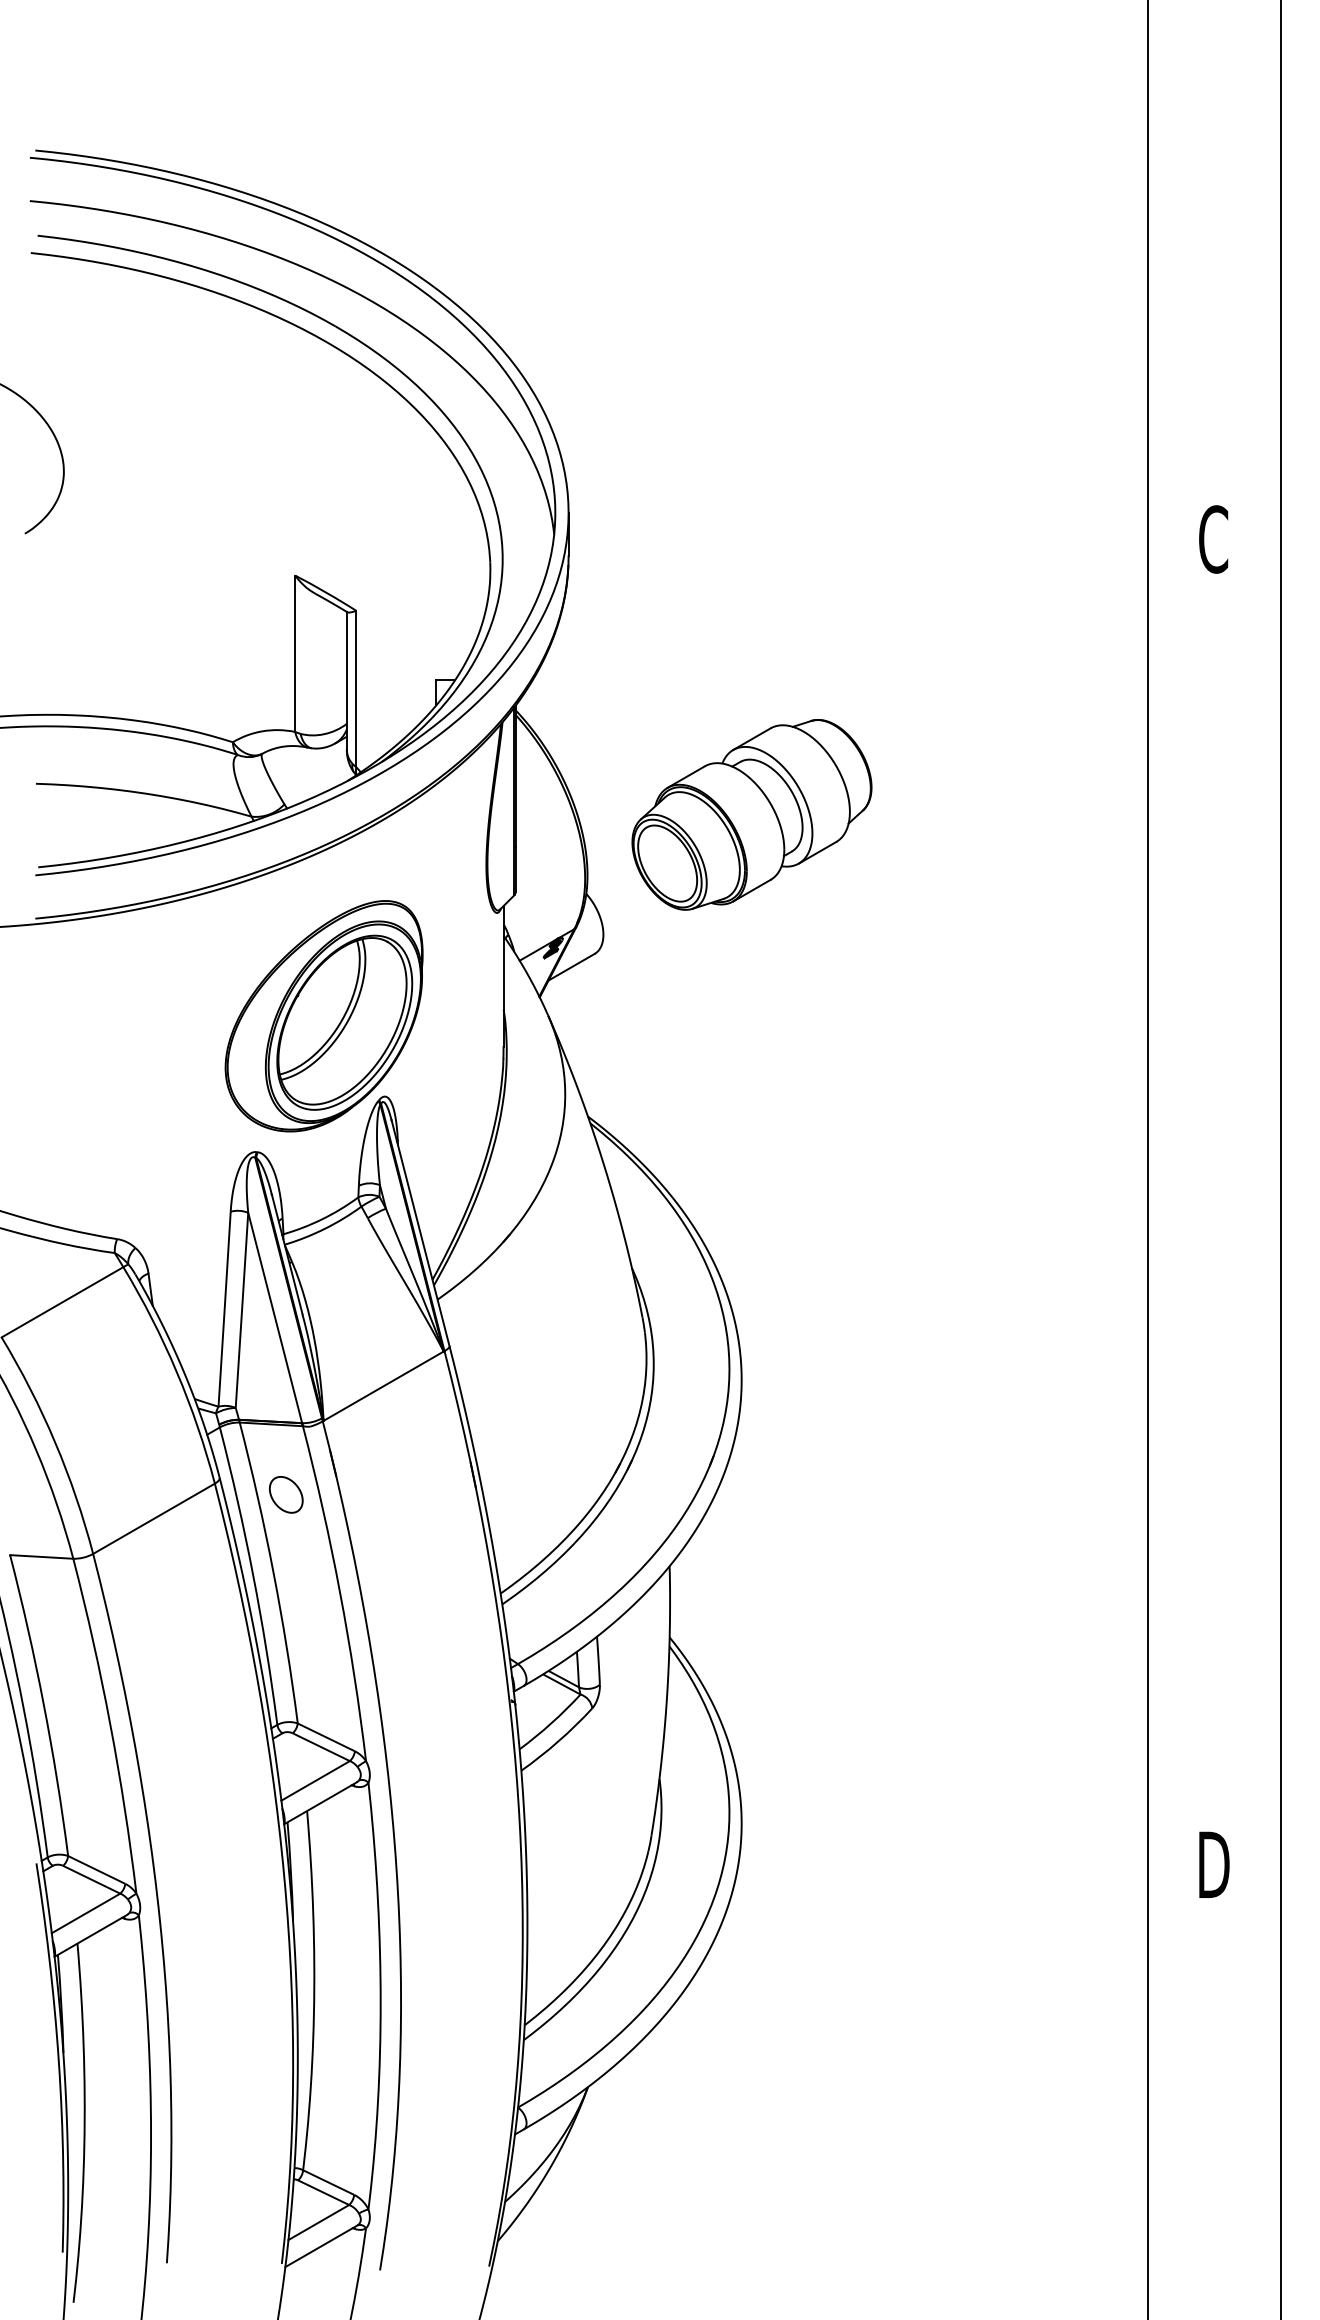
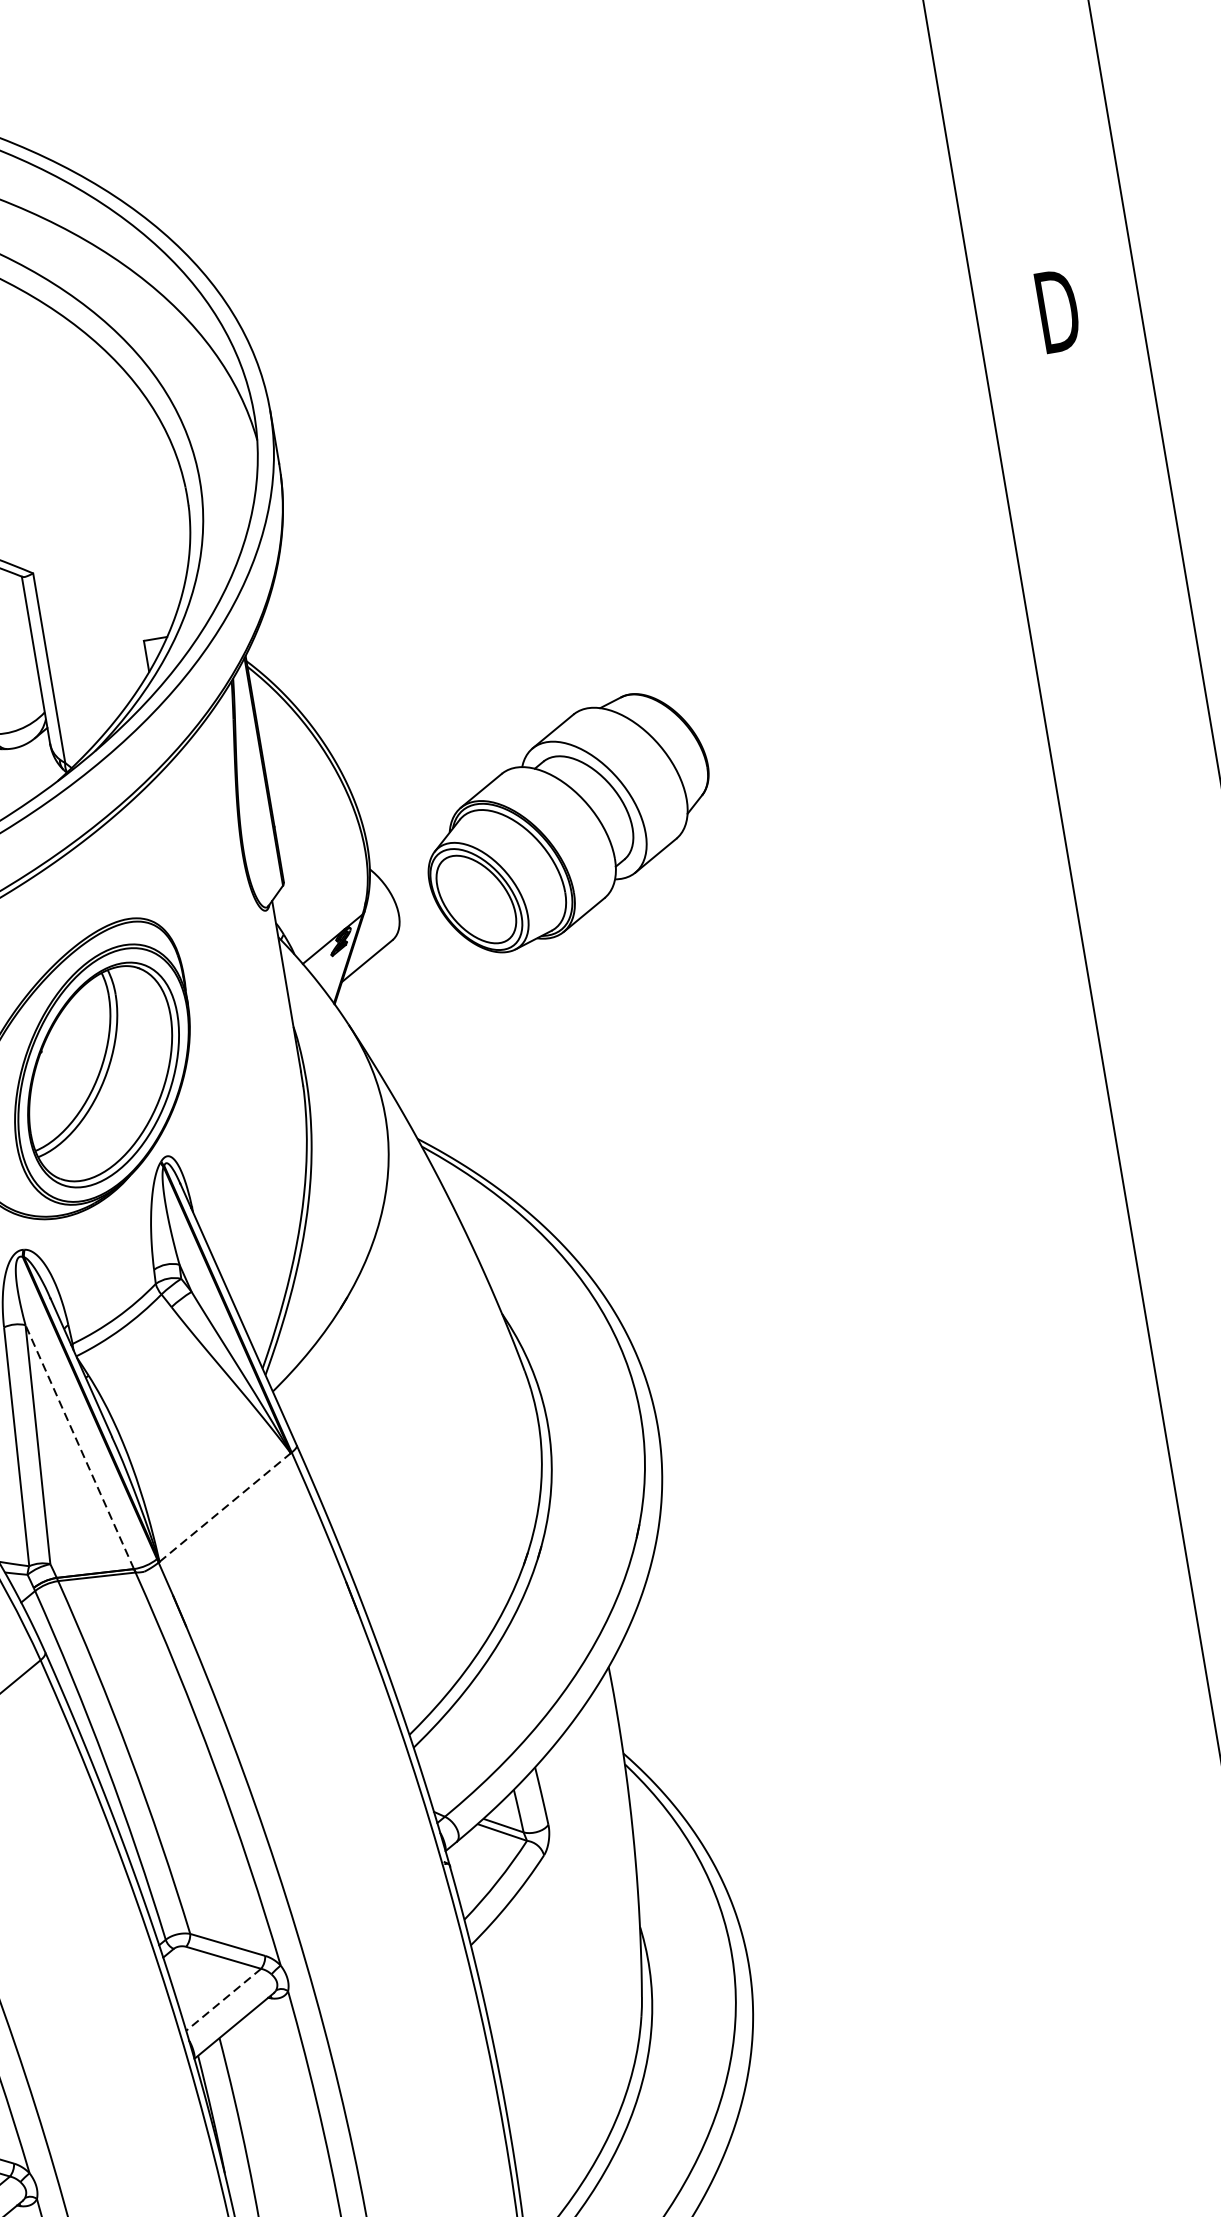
text: (1214, 539) -> (1058, 311), C -> D
part: (751, 814) -> (567, 822), moved
line: (275, 1318) -> (80, 1447), solid -> dashed
line: (384, 1385) -> (226, 1506), solid -> dashed
part: (286, 1494) -> (129, 1658), removed
line: (315, 1780) -> (223, 1999), solid -> dashed

